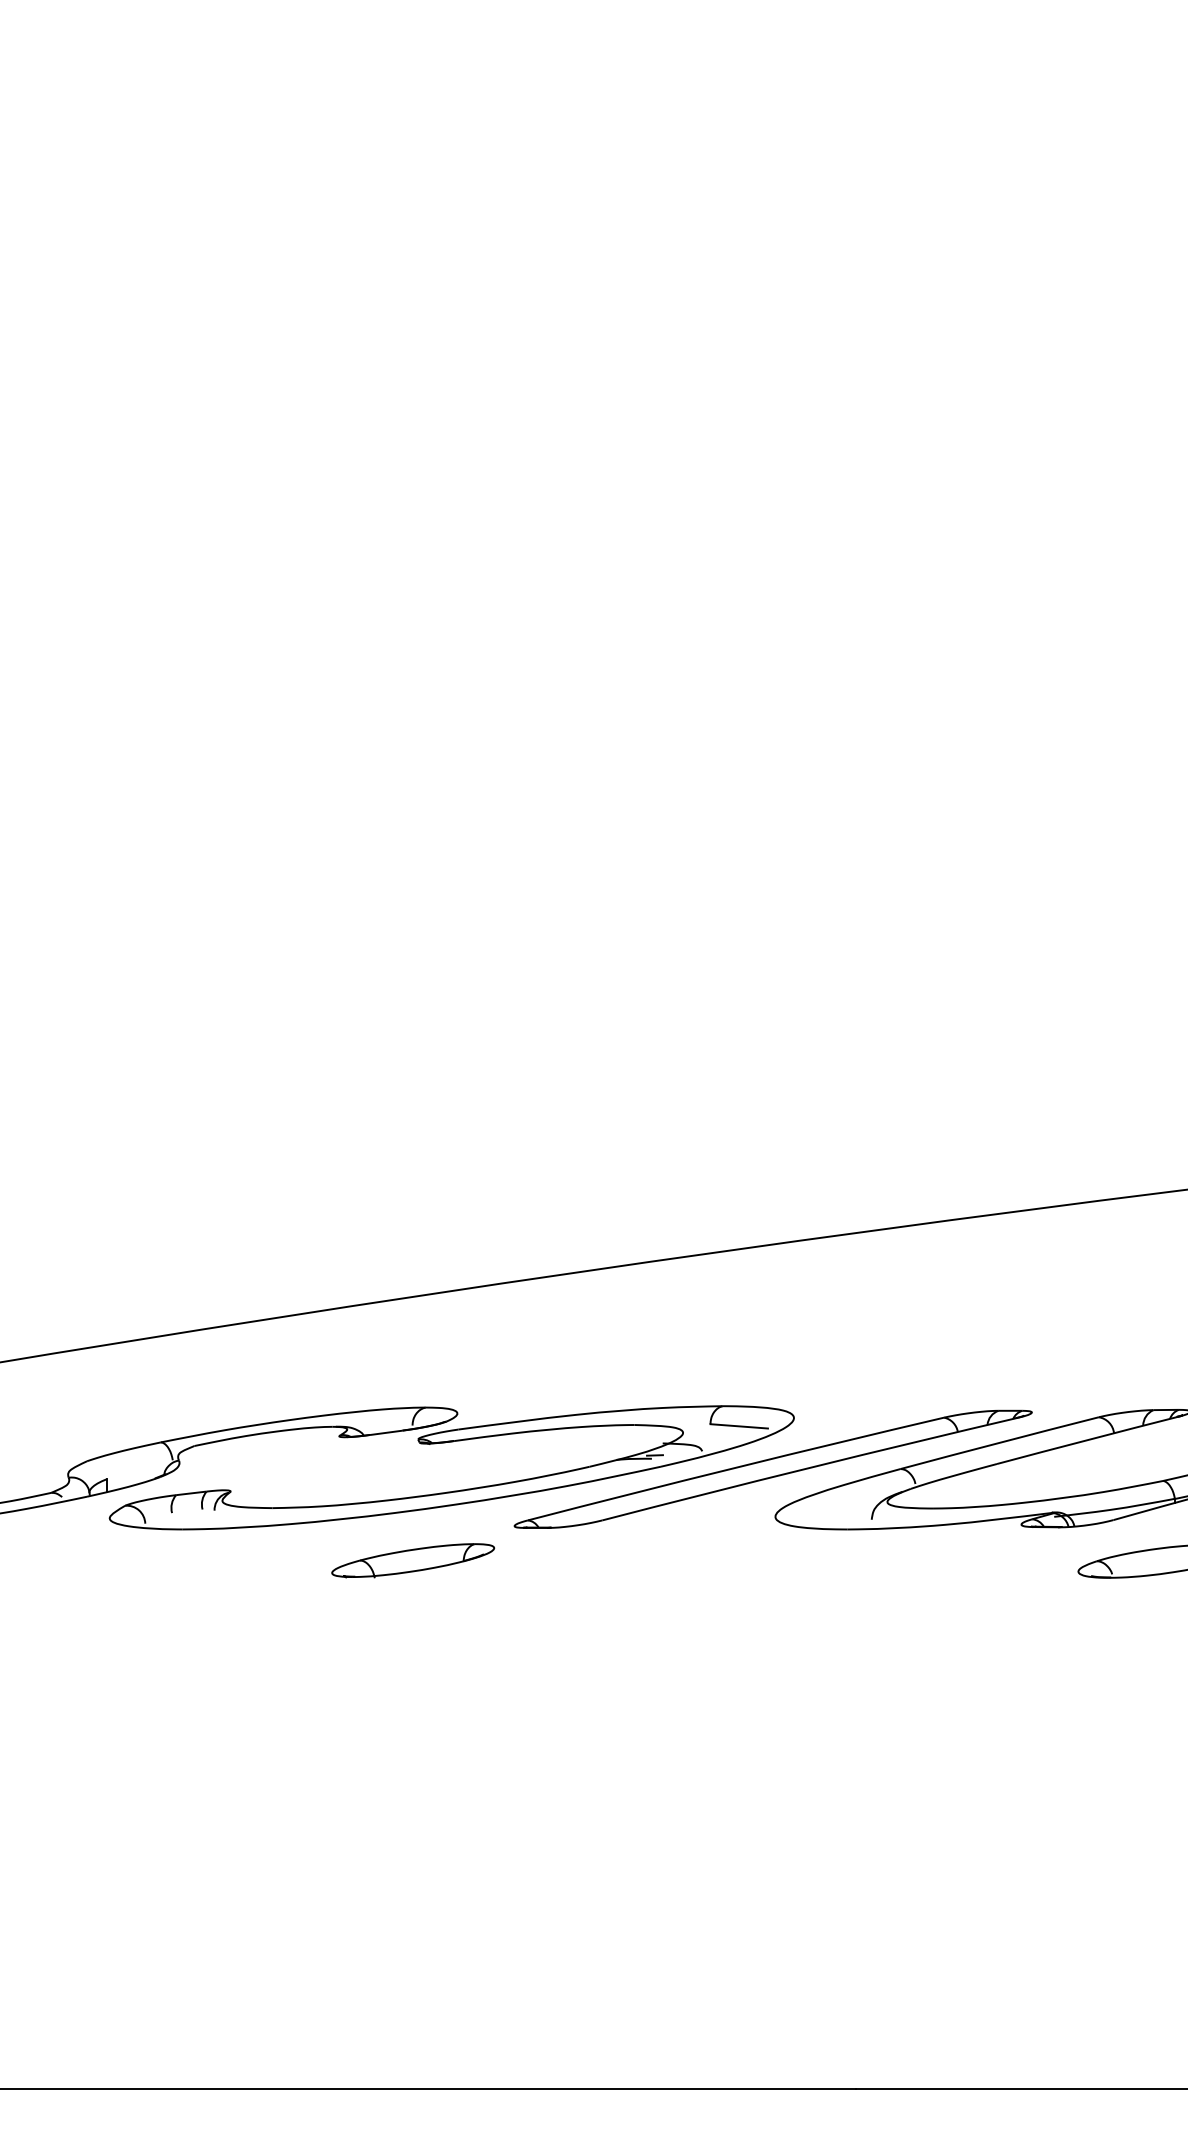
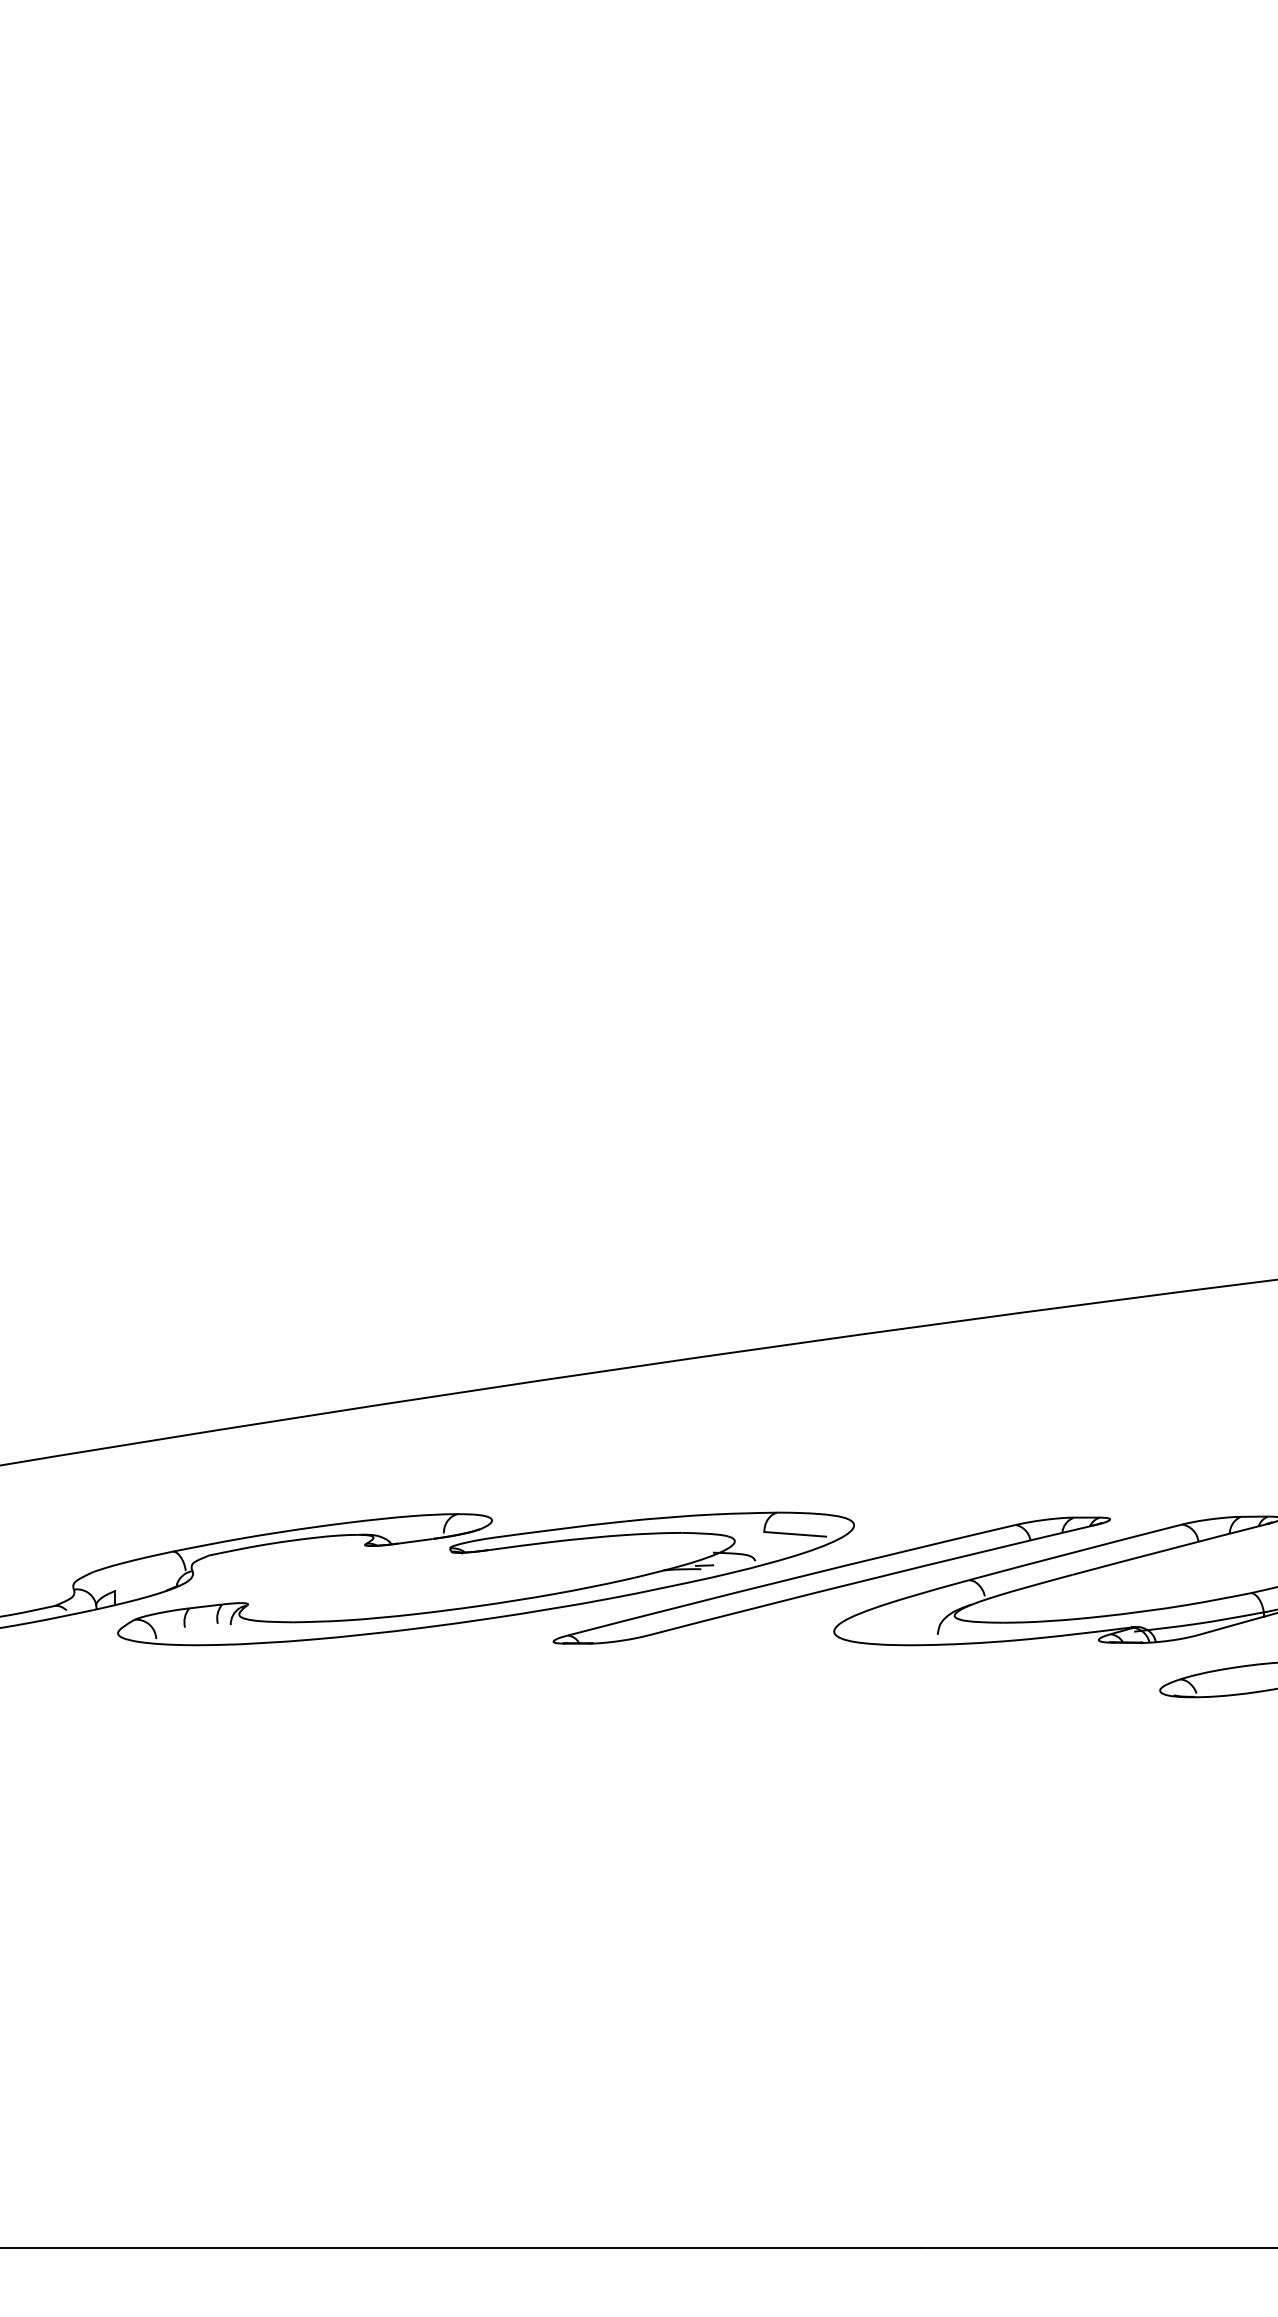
part: (413, 1560) -> (444, 1678), removed

